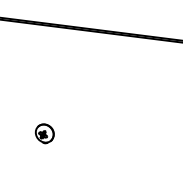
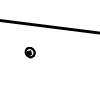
part: (43, 133) -> (29, 52), moved

